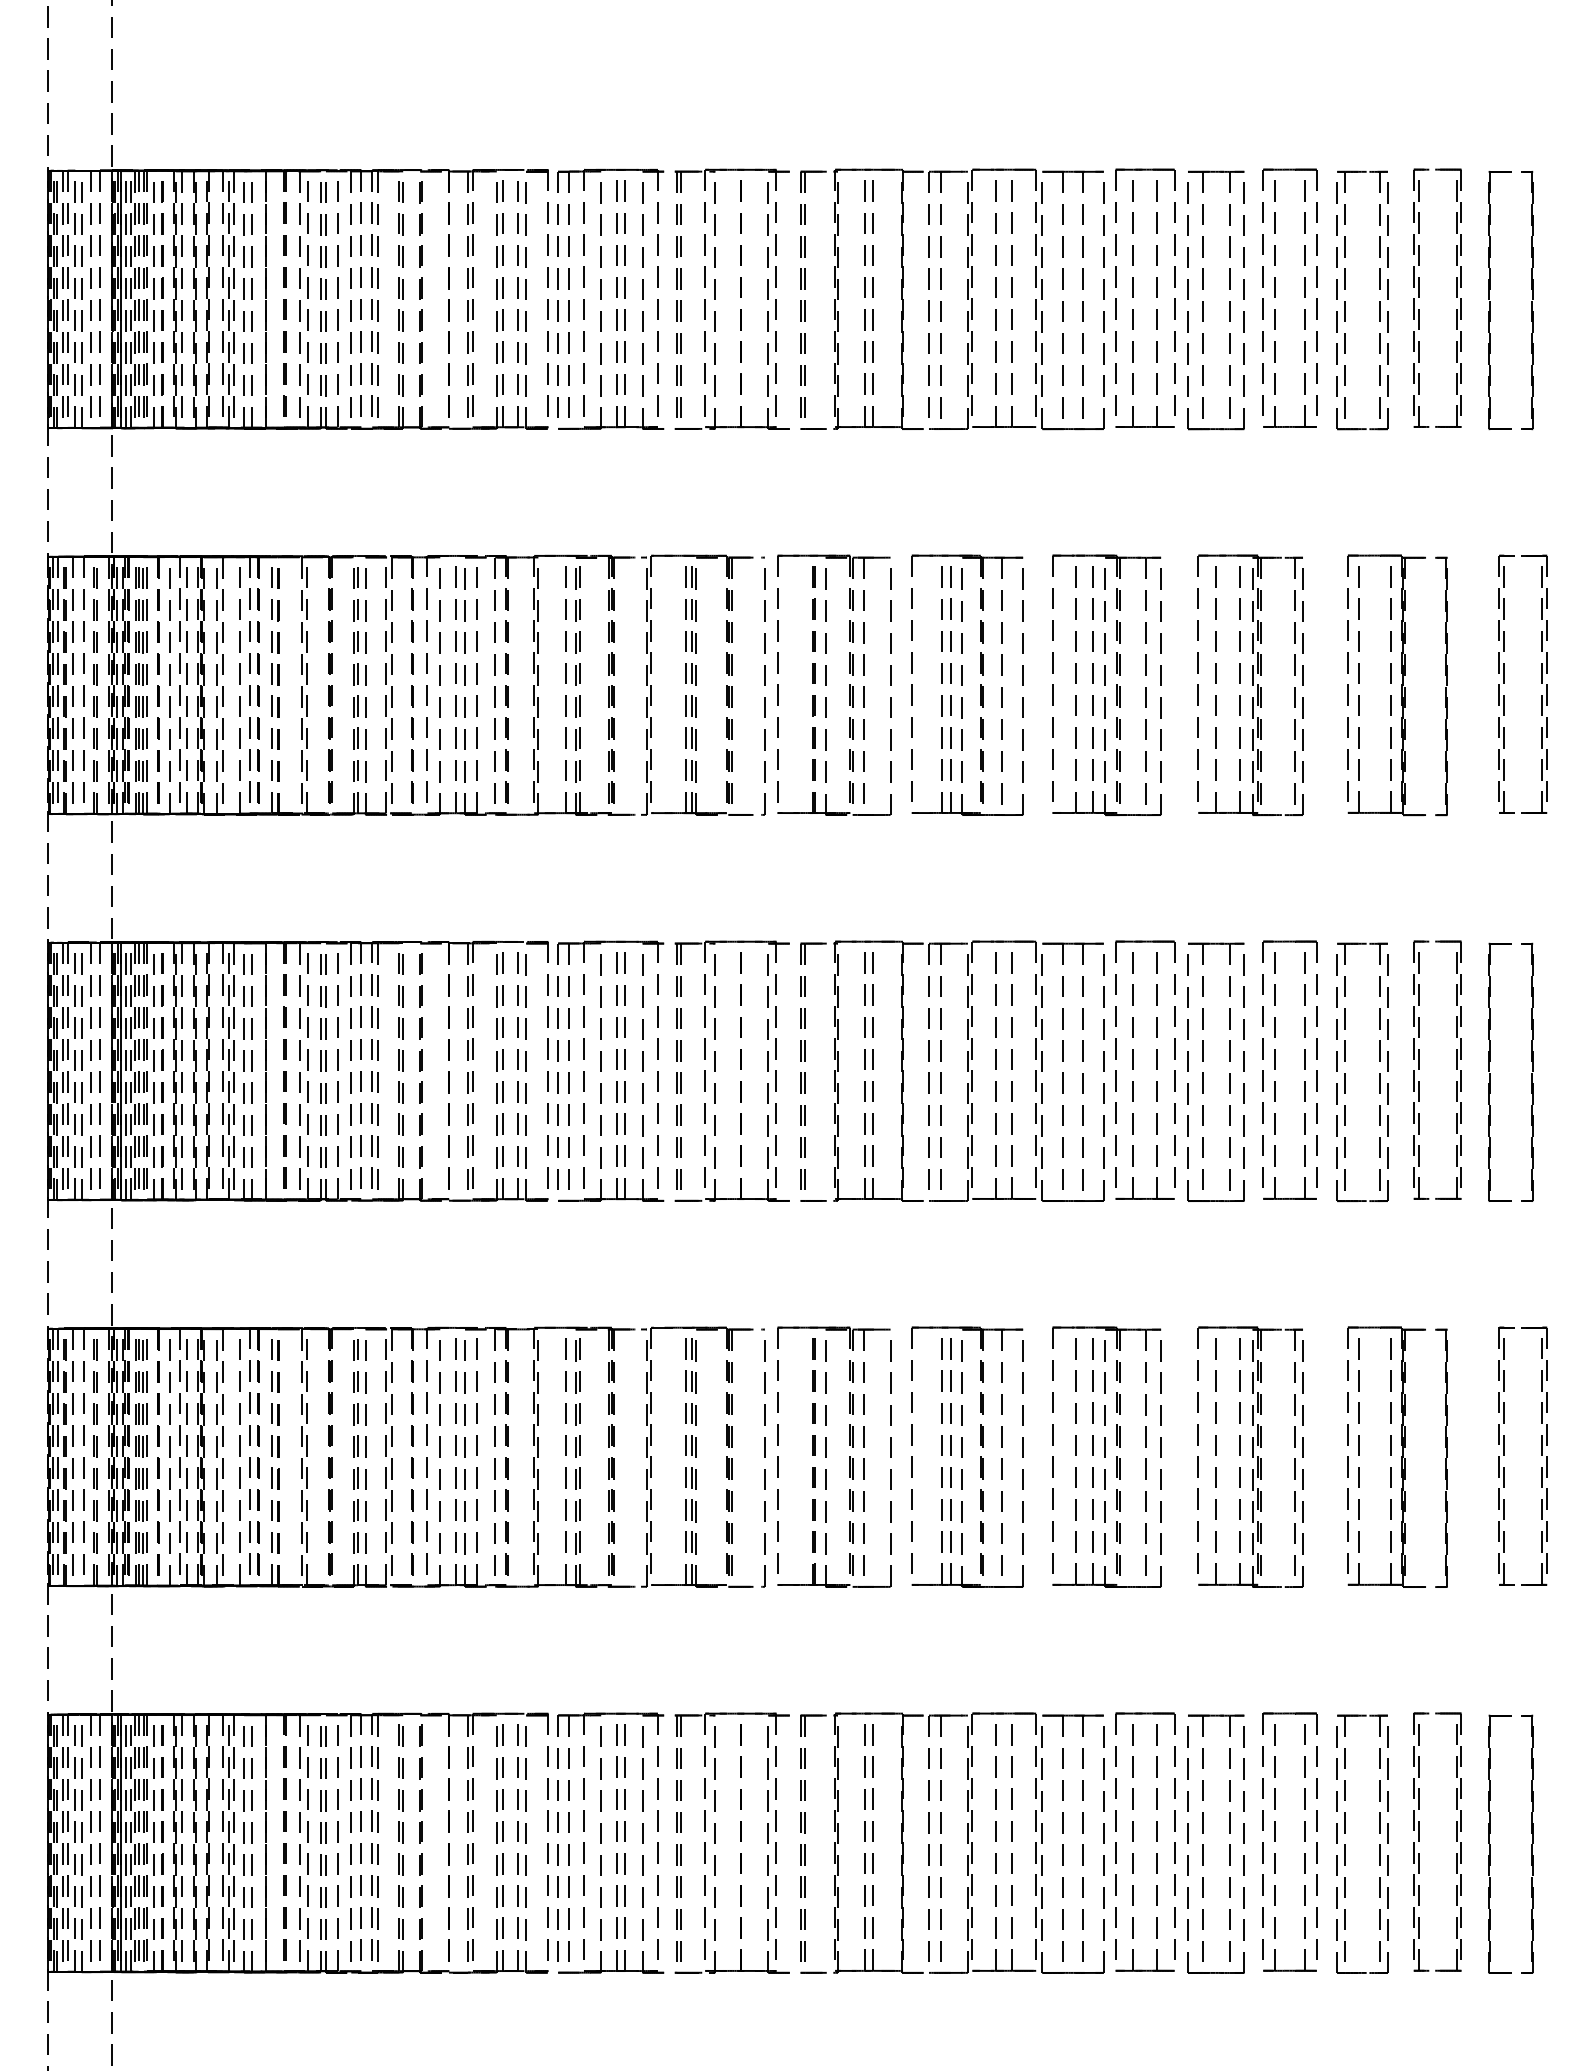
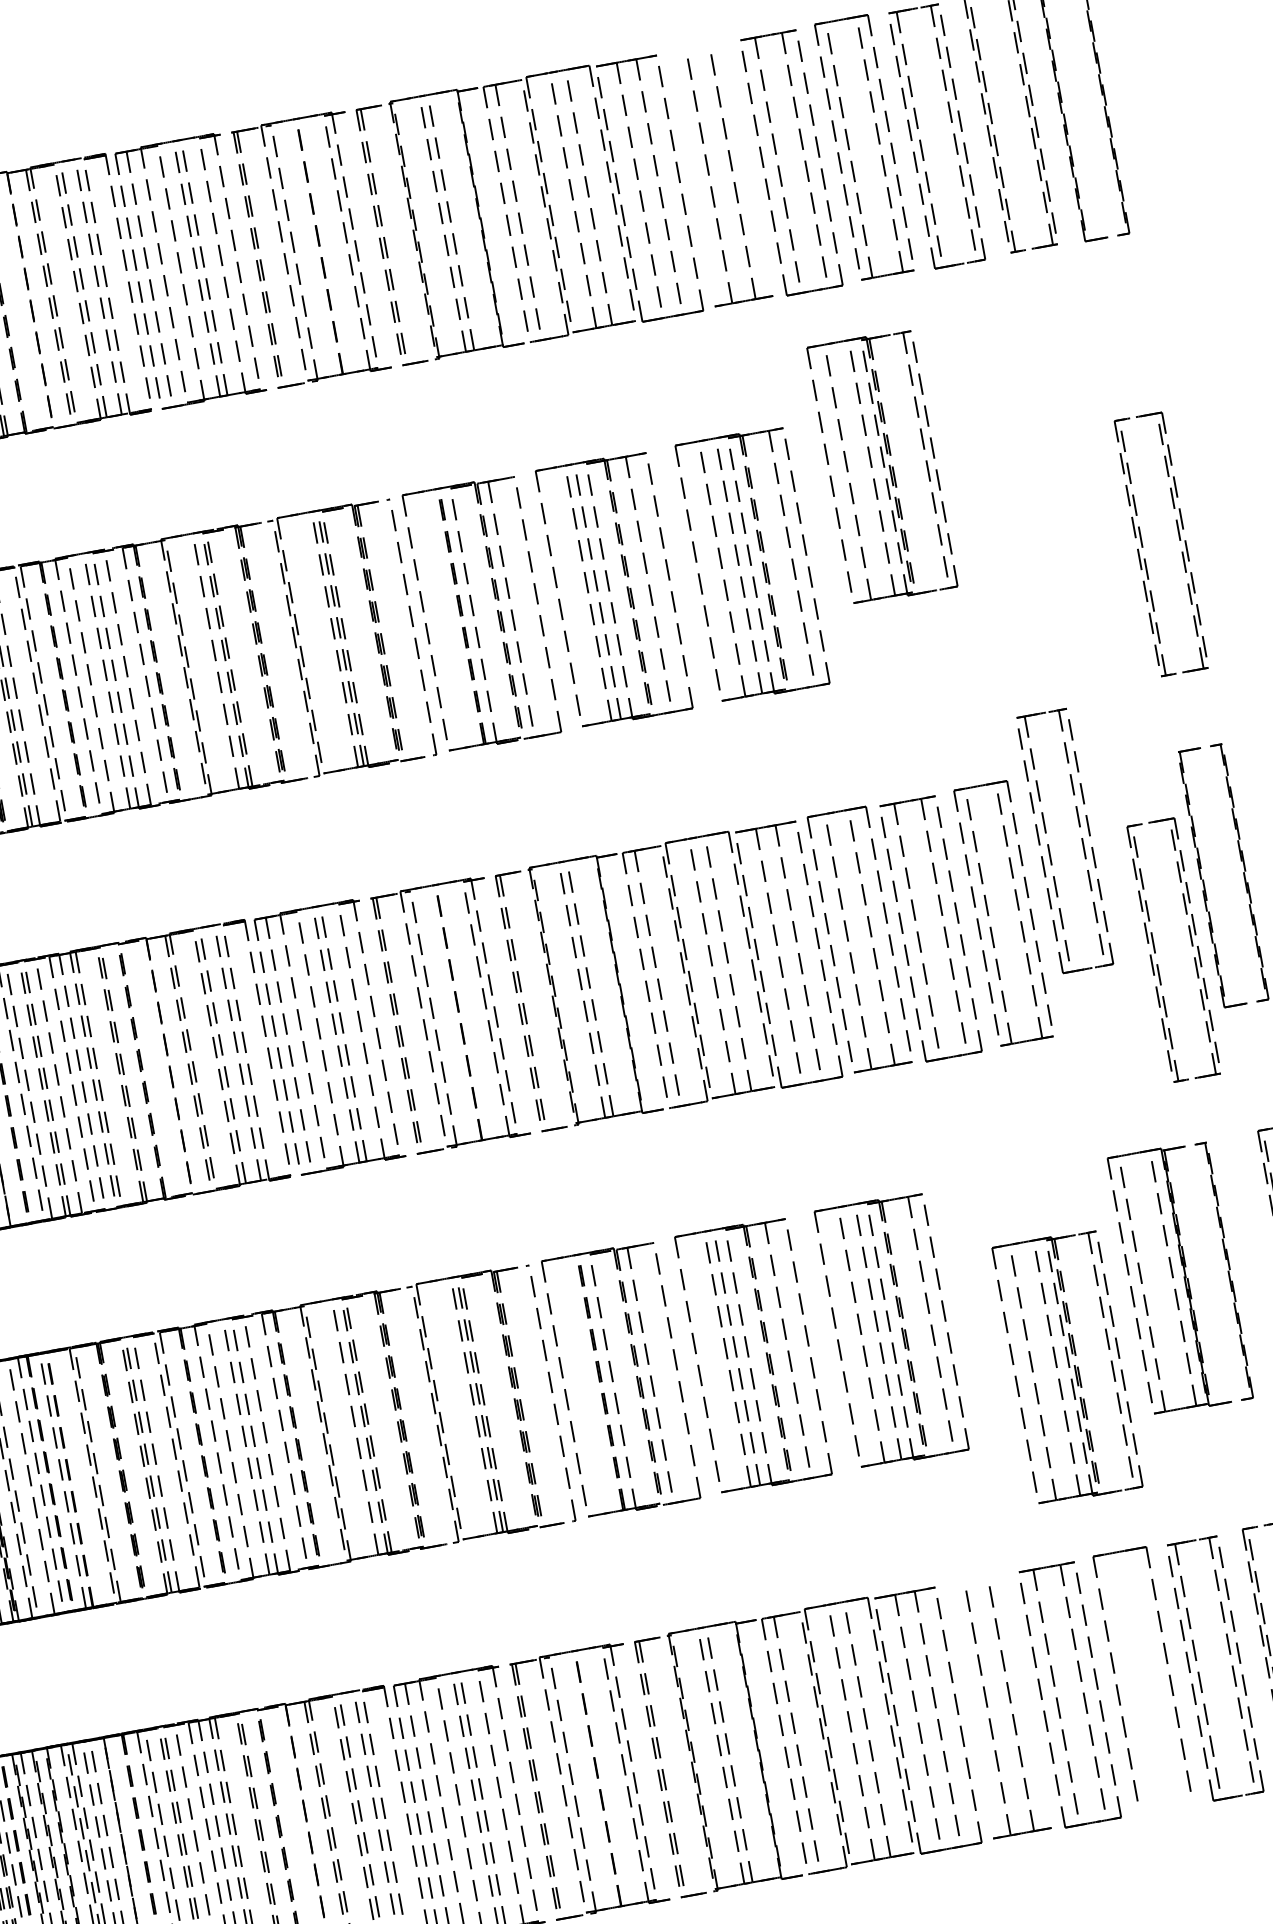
part: (1116, 287) -> (690, 167), removed
part: (1504, 683) -> (1142, 547), moved
part: (1250, 685) -> (882, 467), moved
part: (1397, 685) -> (1041, 512), removed
part: (1419, 1069) -> (1155, 952), moved
part: (1345, 1073) -> (1048, 845), moved
part: (1250, 1456) -> (1067, 1366), moved
part: (1116, 1831) -> (968, 1700), removed
part: (1275, 1841) -> (1128, 1681), removed

